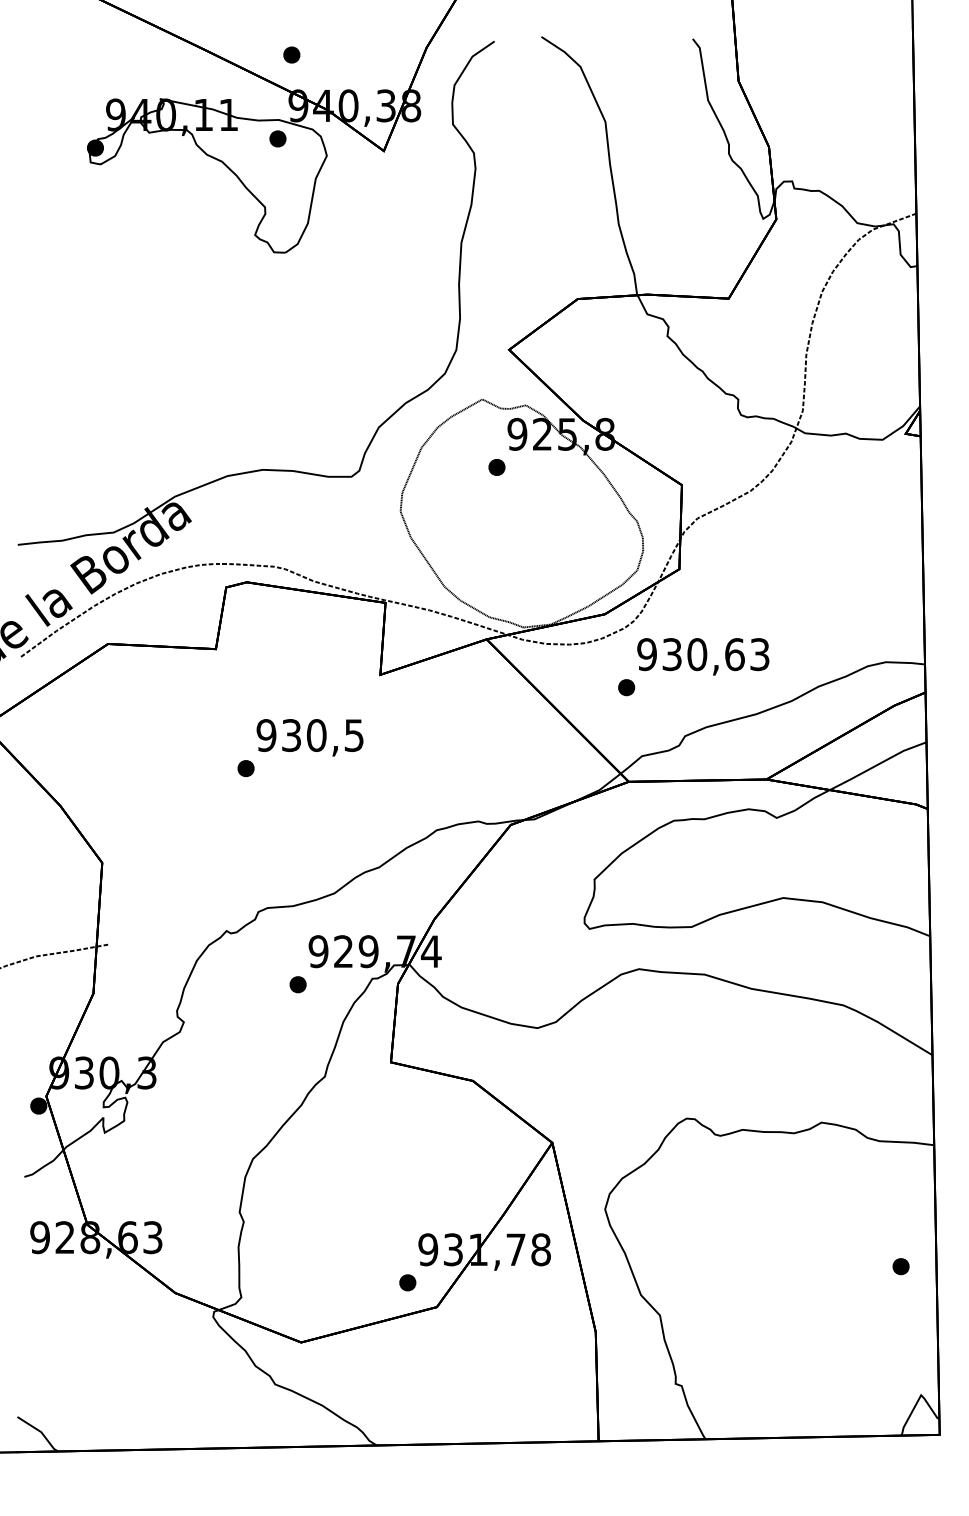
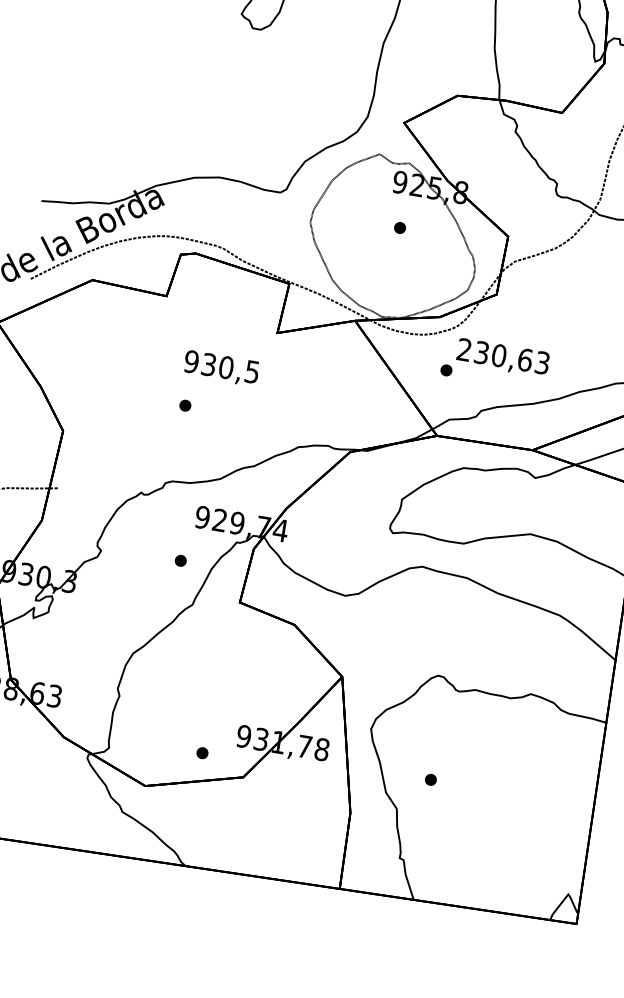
part: (496, 467) -> (399, 228), moved
text: (646, 654) -> (464, 349), 930,63 -> 230,63
part: (245, 768) -> (184, 405), moved
part: (297, 984) -> (180, 560), moved
part: (900, 1266) -> (430, 779), moved
part: (407, 1282) -> (202, 752), moved

